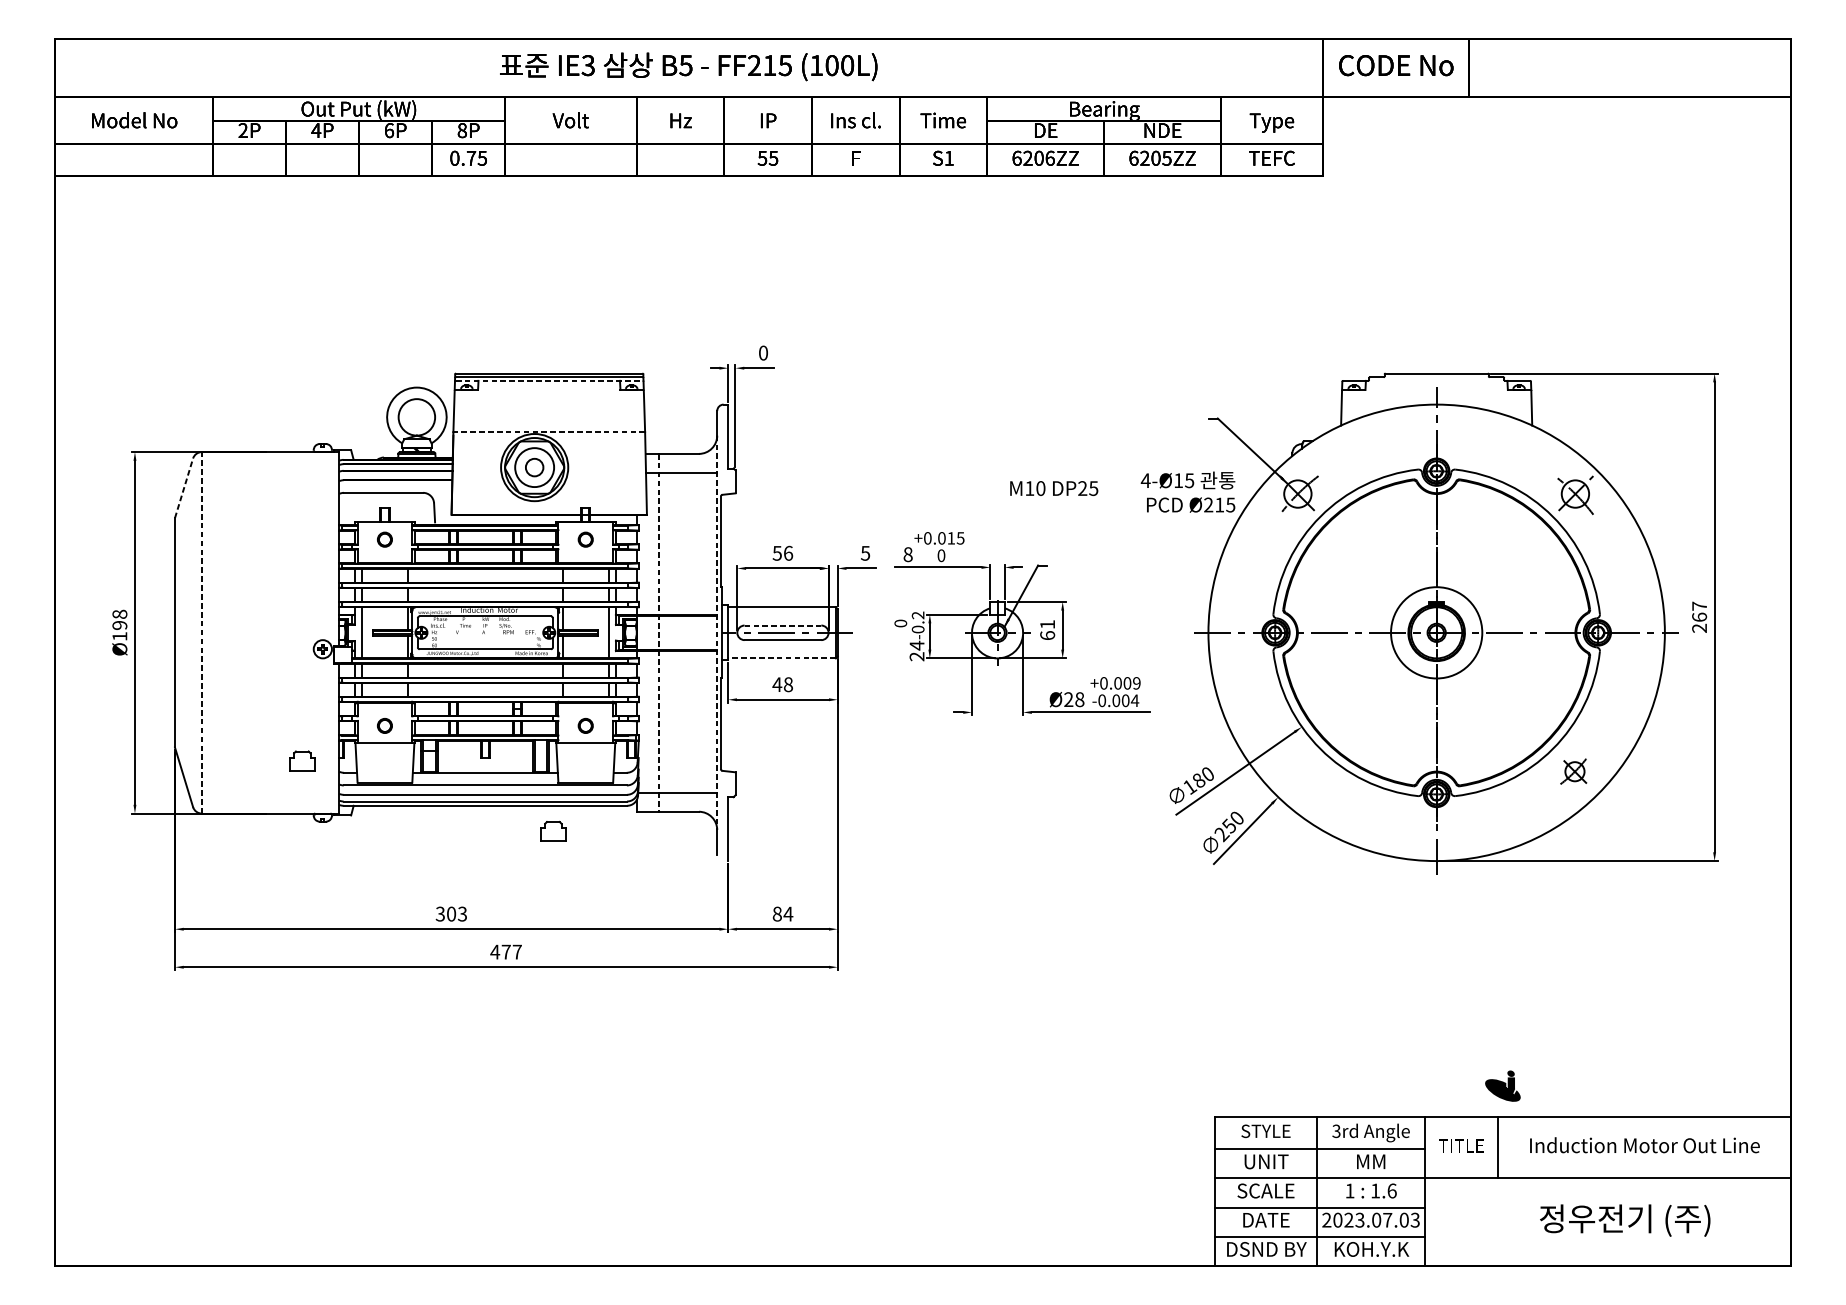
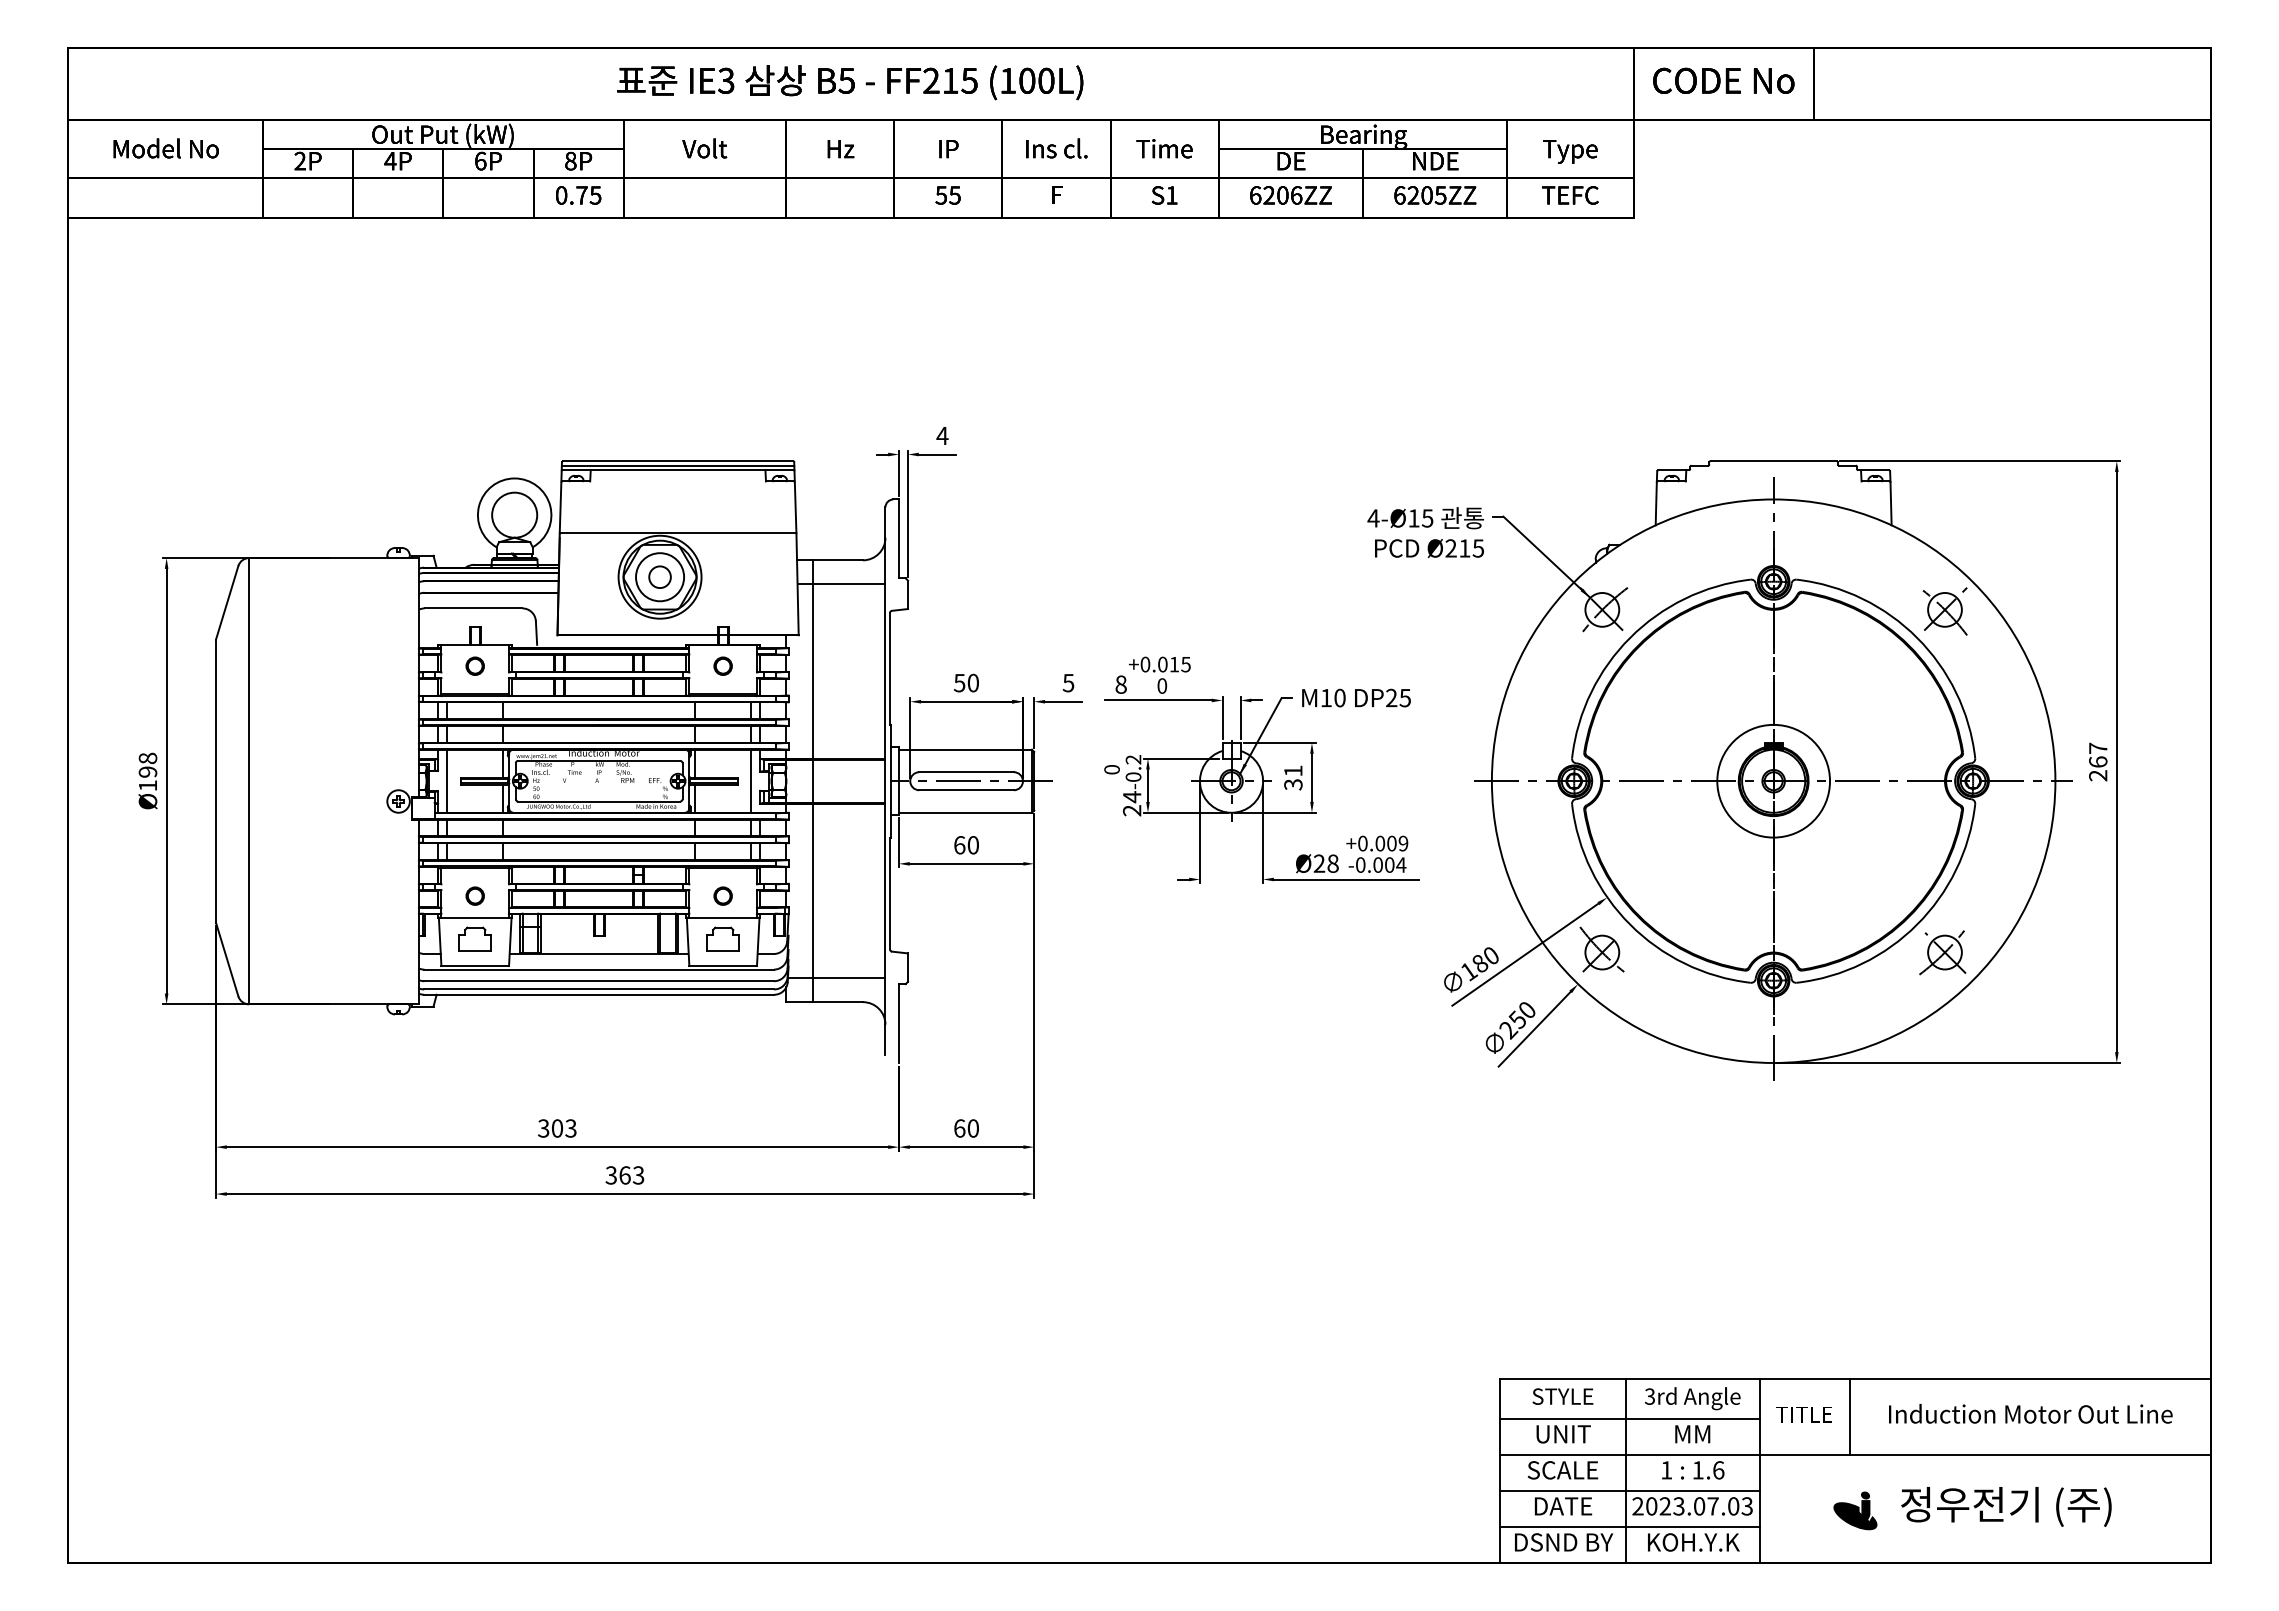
text: (763, 352) -> (942, 435), 0 -> 4
line: (549, 381) -> (678, 470), dashed -> solid
line: (548, 432) -> (677, 533), dashed -> solid
line: (184, 488) -> (227, 602), dashed -> solid
text: (1054, 488) -> (1356, 697), moved
text: (1187, 492) -> (1425, 532), moved
text: (788, 552) -> (973, 682), 56 -> 50
line: (783, 625) -> (967, 772), dashed -> solid
line: (202, 632) -> (249, 780), dashed -> solid
line: (658, 633) -> (813, 781), dashed -> solid
line: (717, 633) -> (885, 781), dashed -> solid
text: (1047, 635) -> (1293, 784), 61 -> 31
line: (781, 658) -> (964, 812), dashed -> solid
text: (782, 684) -> (966, 845), 48 -> 60
part: (301, 760) -> (474, 938), moved
part: (1297, 769) -> (1601, 949), added
part: (1573, 771) -> (1942, 952), size x1.43
part: (552, 830) -> (722, 938), moved
text: (782, 914) -> (966, 1128), 84 -> 60
text: (505, 952) -> (624, 1175), 477 -> 363
part: (1502, 1085) -> (1855, 1510), moved

